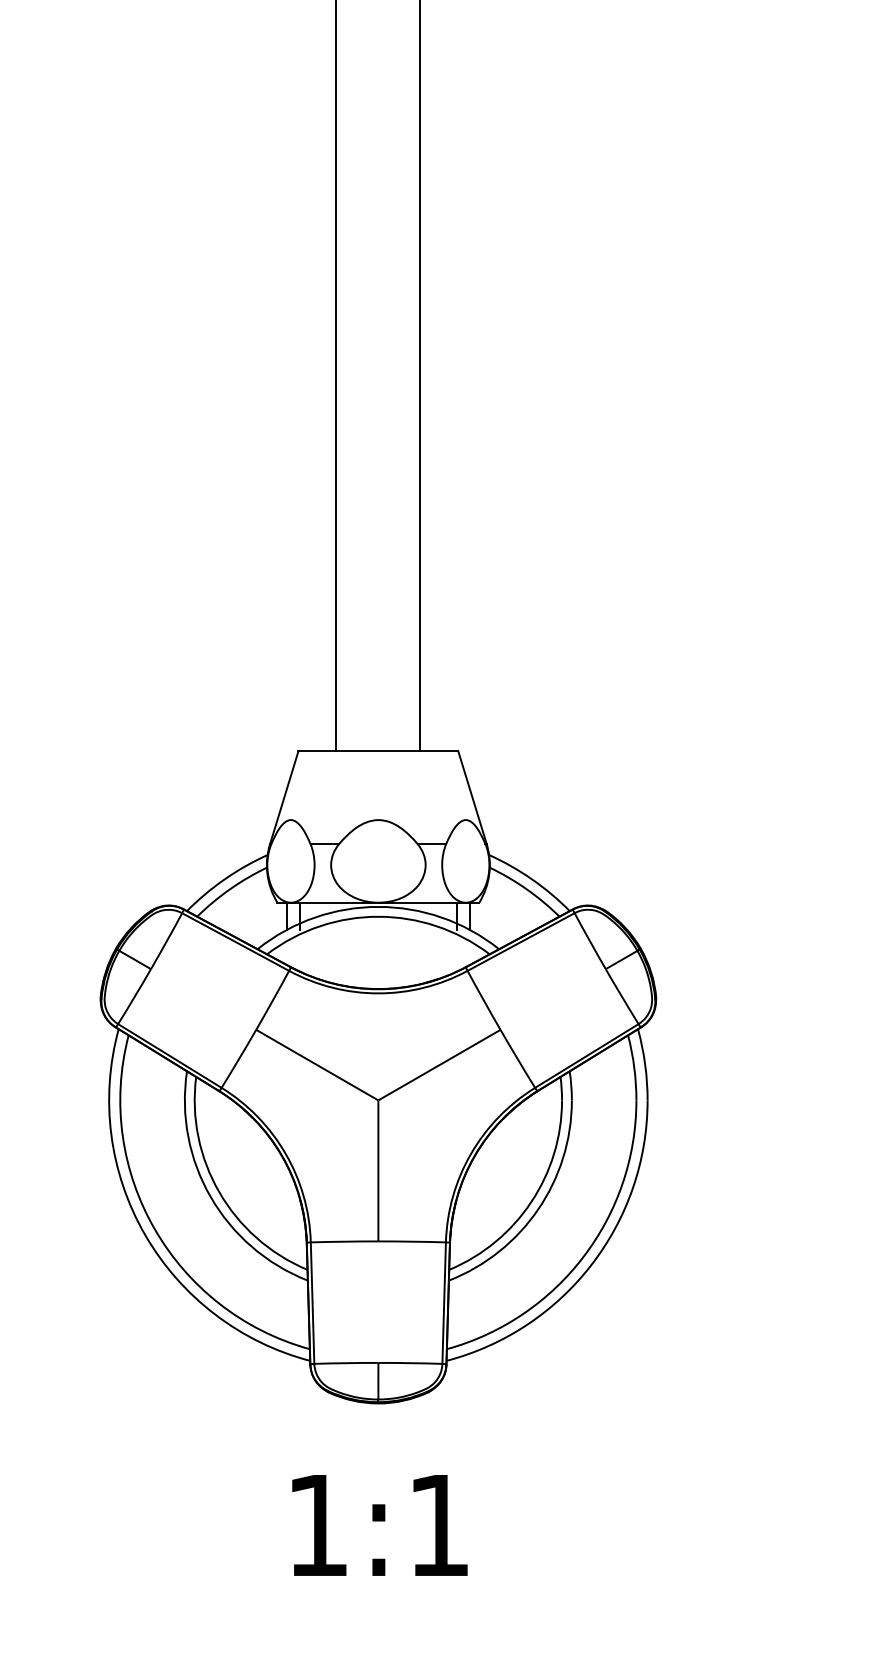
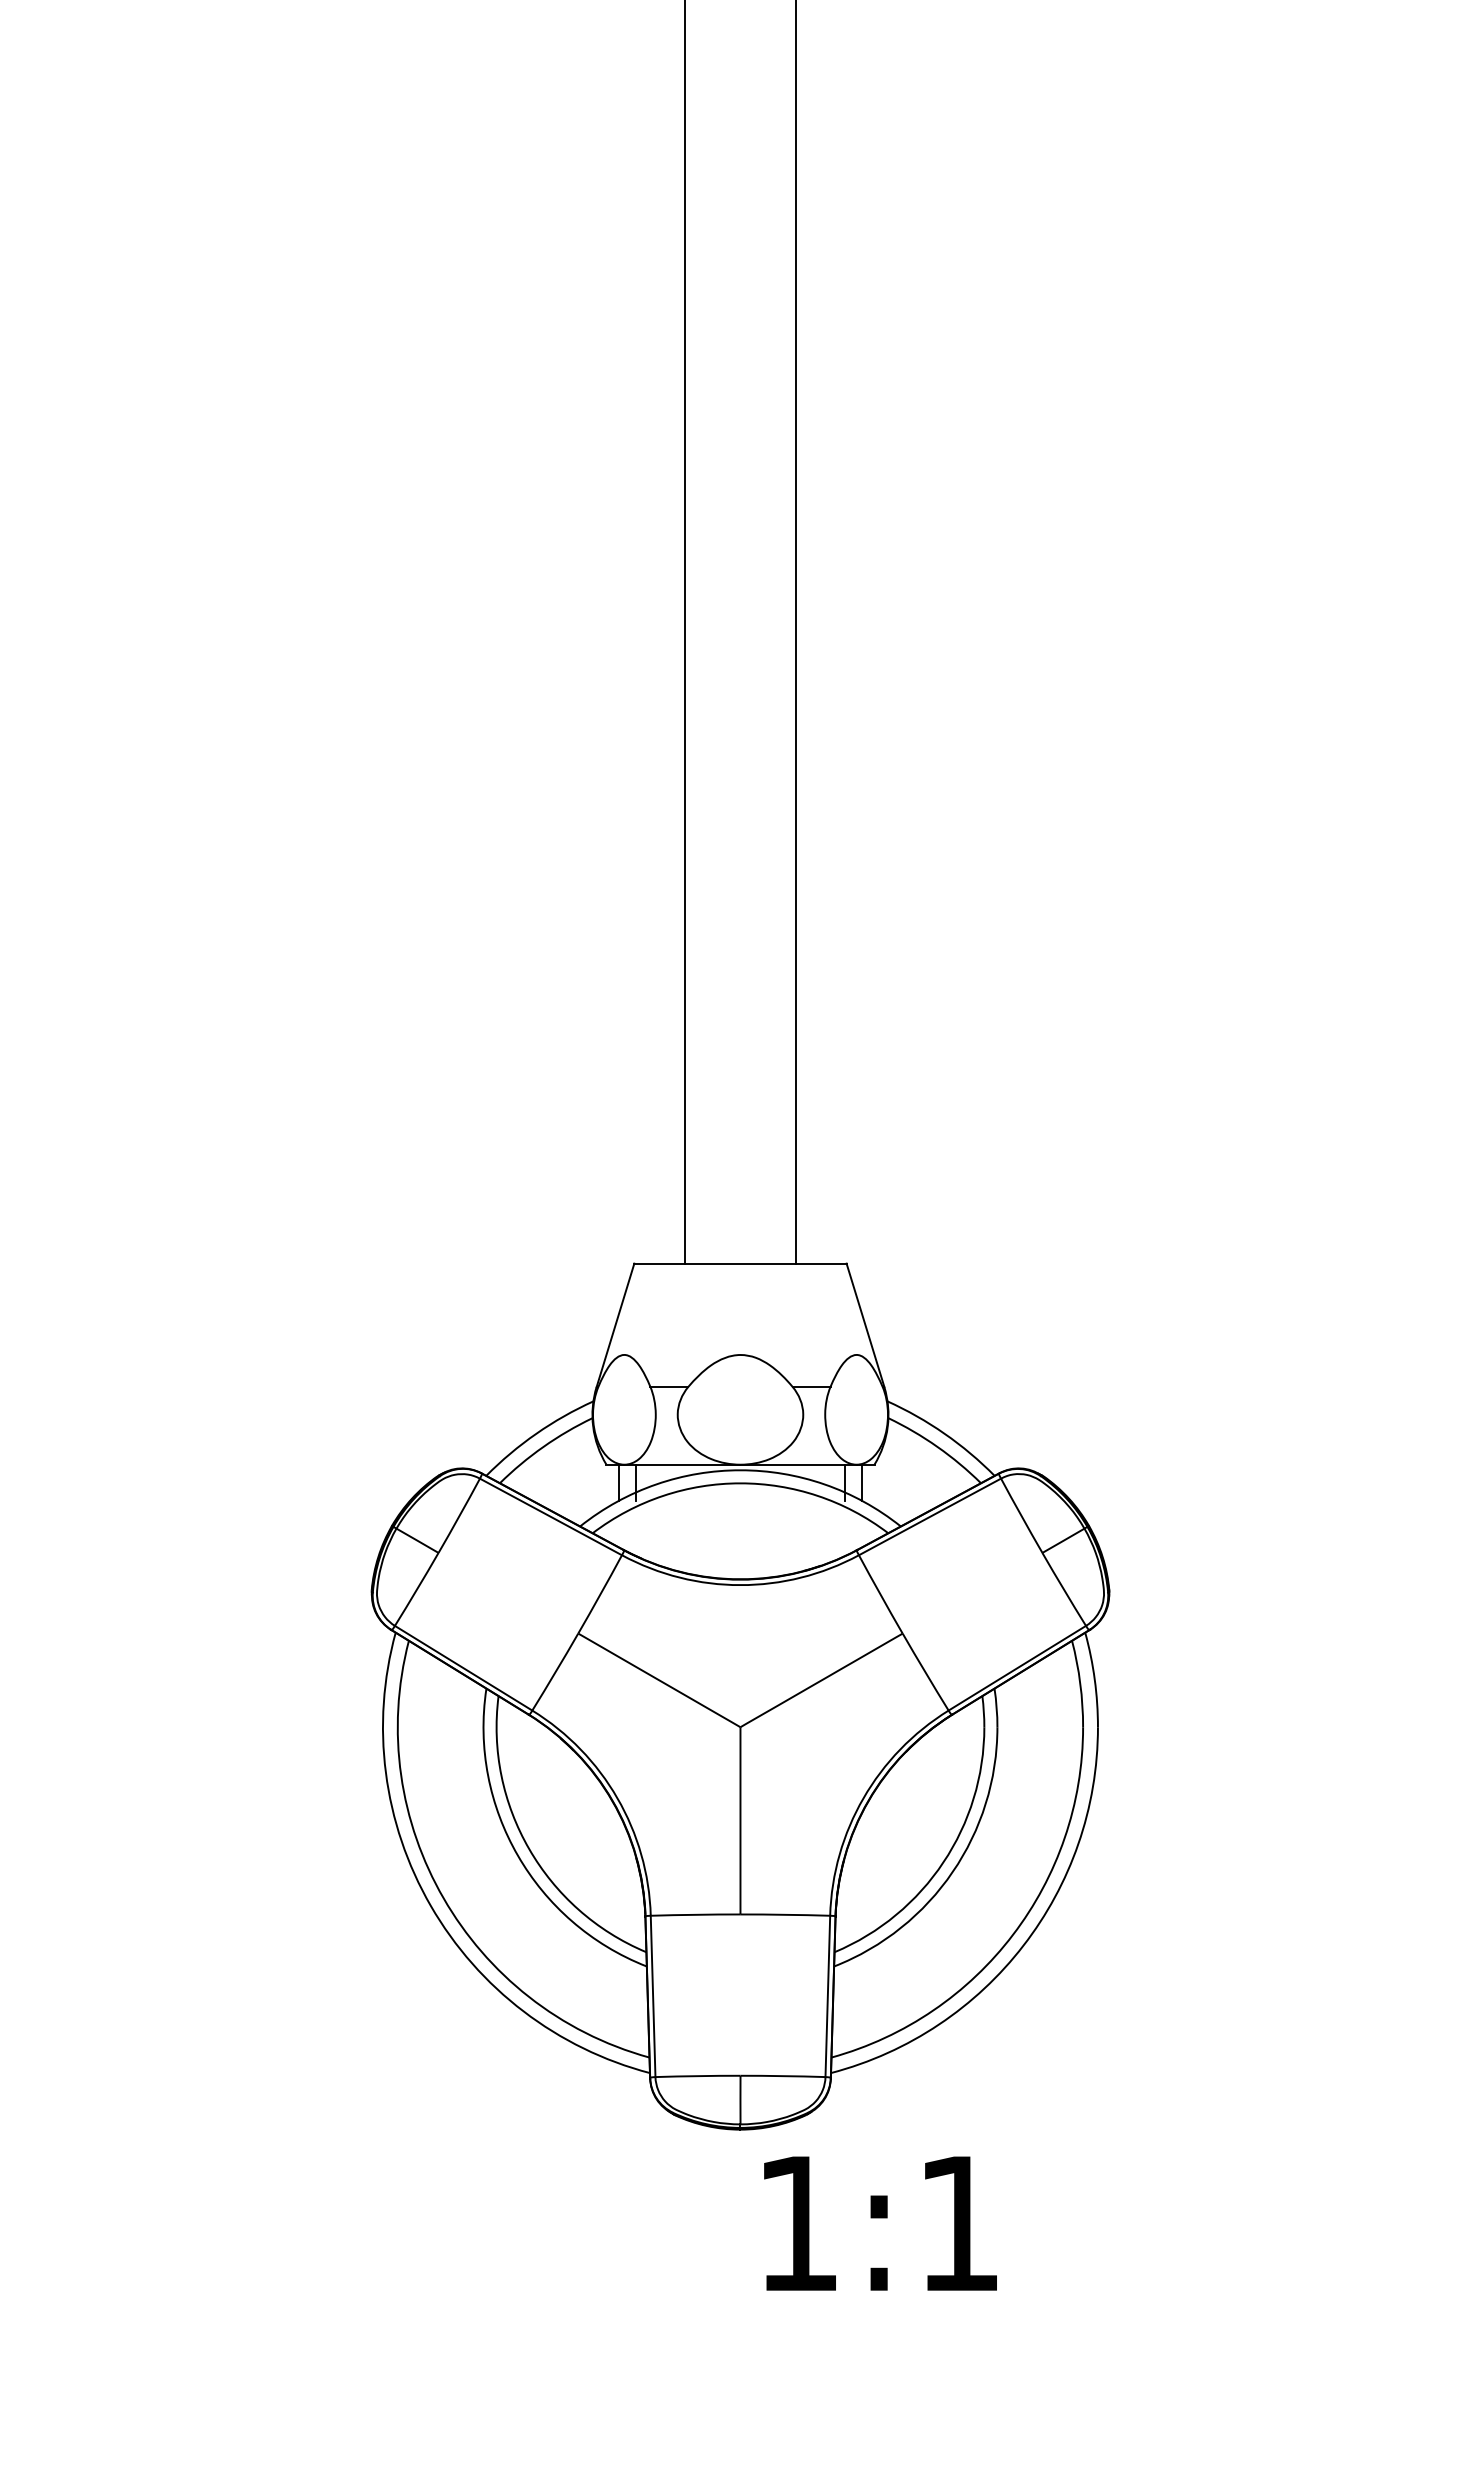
text: (379, 1525) -> (880, 2223), moved

